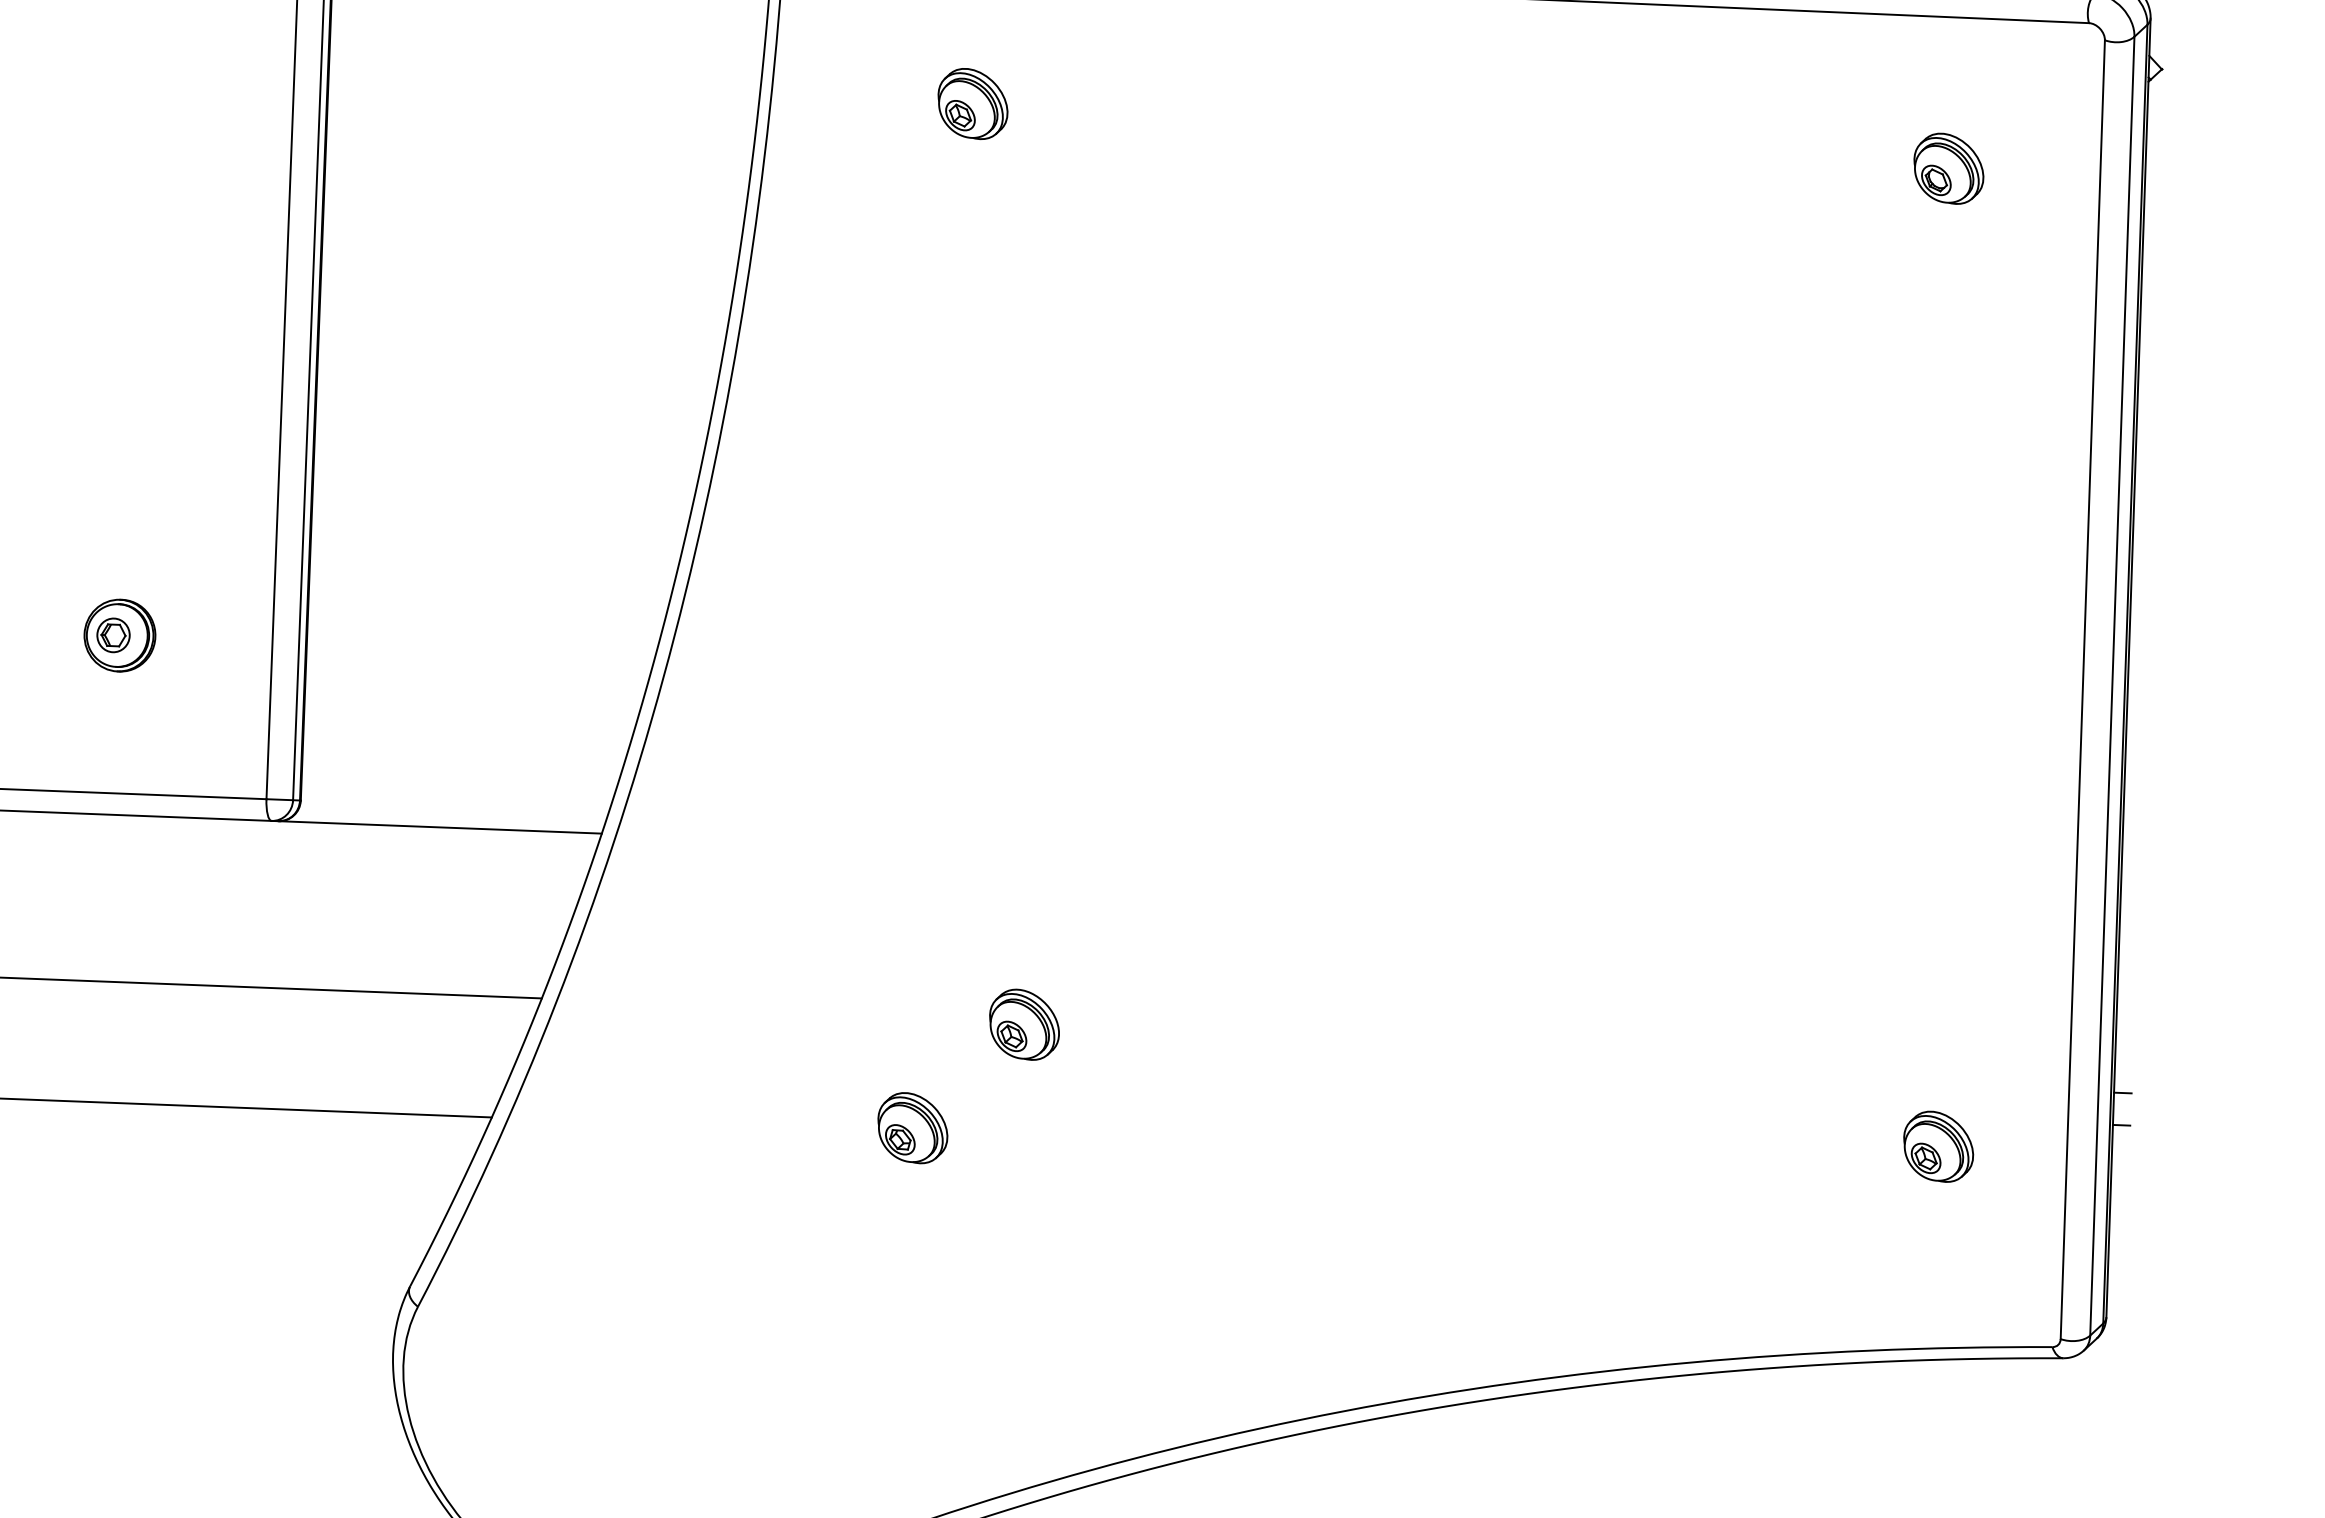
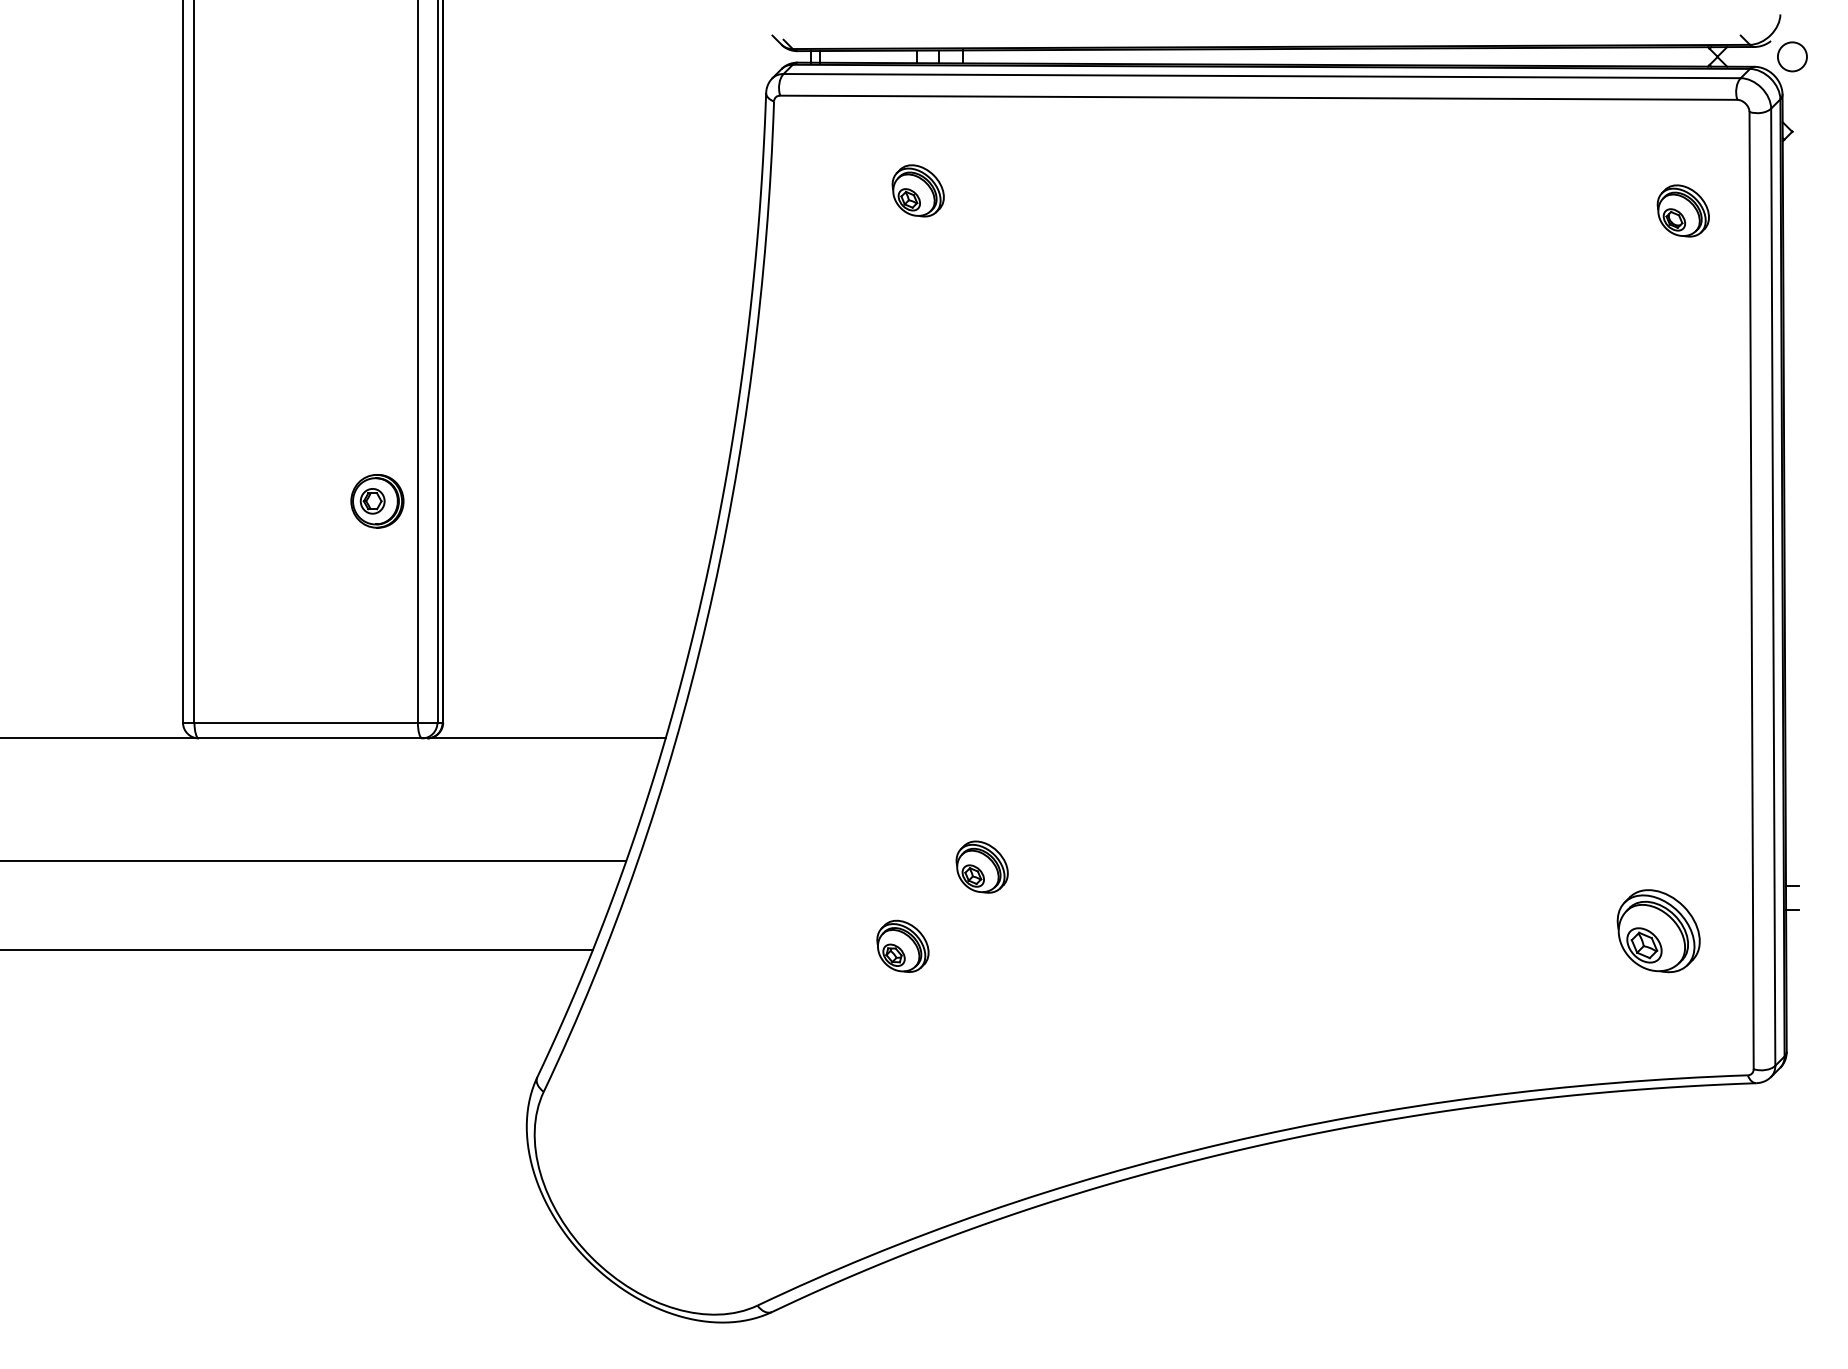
part: (1947, 168) -> (1682, 210), moved
part: (120, 635) -> (377, 501), moved
part: (1937, 1145) -> (1657, 930), size x1.6

